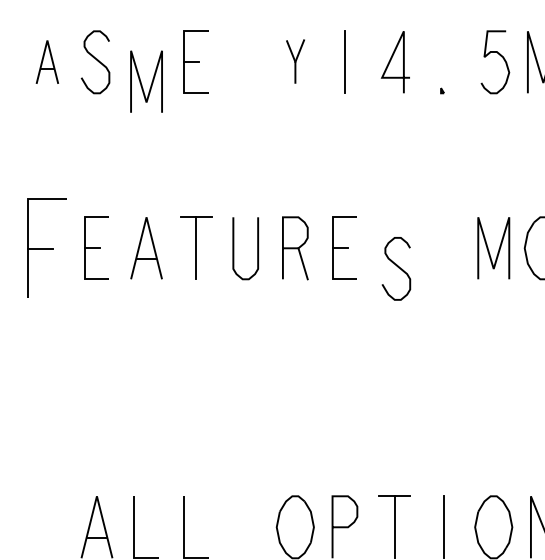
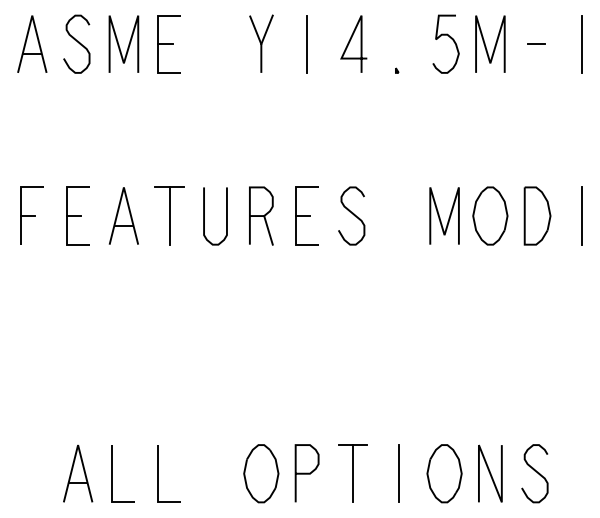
part: (47, 61) -> (32, 43), size x1.43
part: (295, 61) -> (261, 43), size x1.43
line: (141, 82) -> (119, 44), moved
part: (46, 247) -> (31, 215), size x0.62
curve: (397, 267) -> (352, 214), moved

